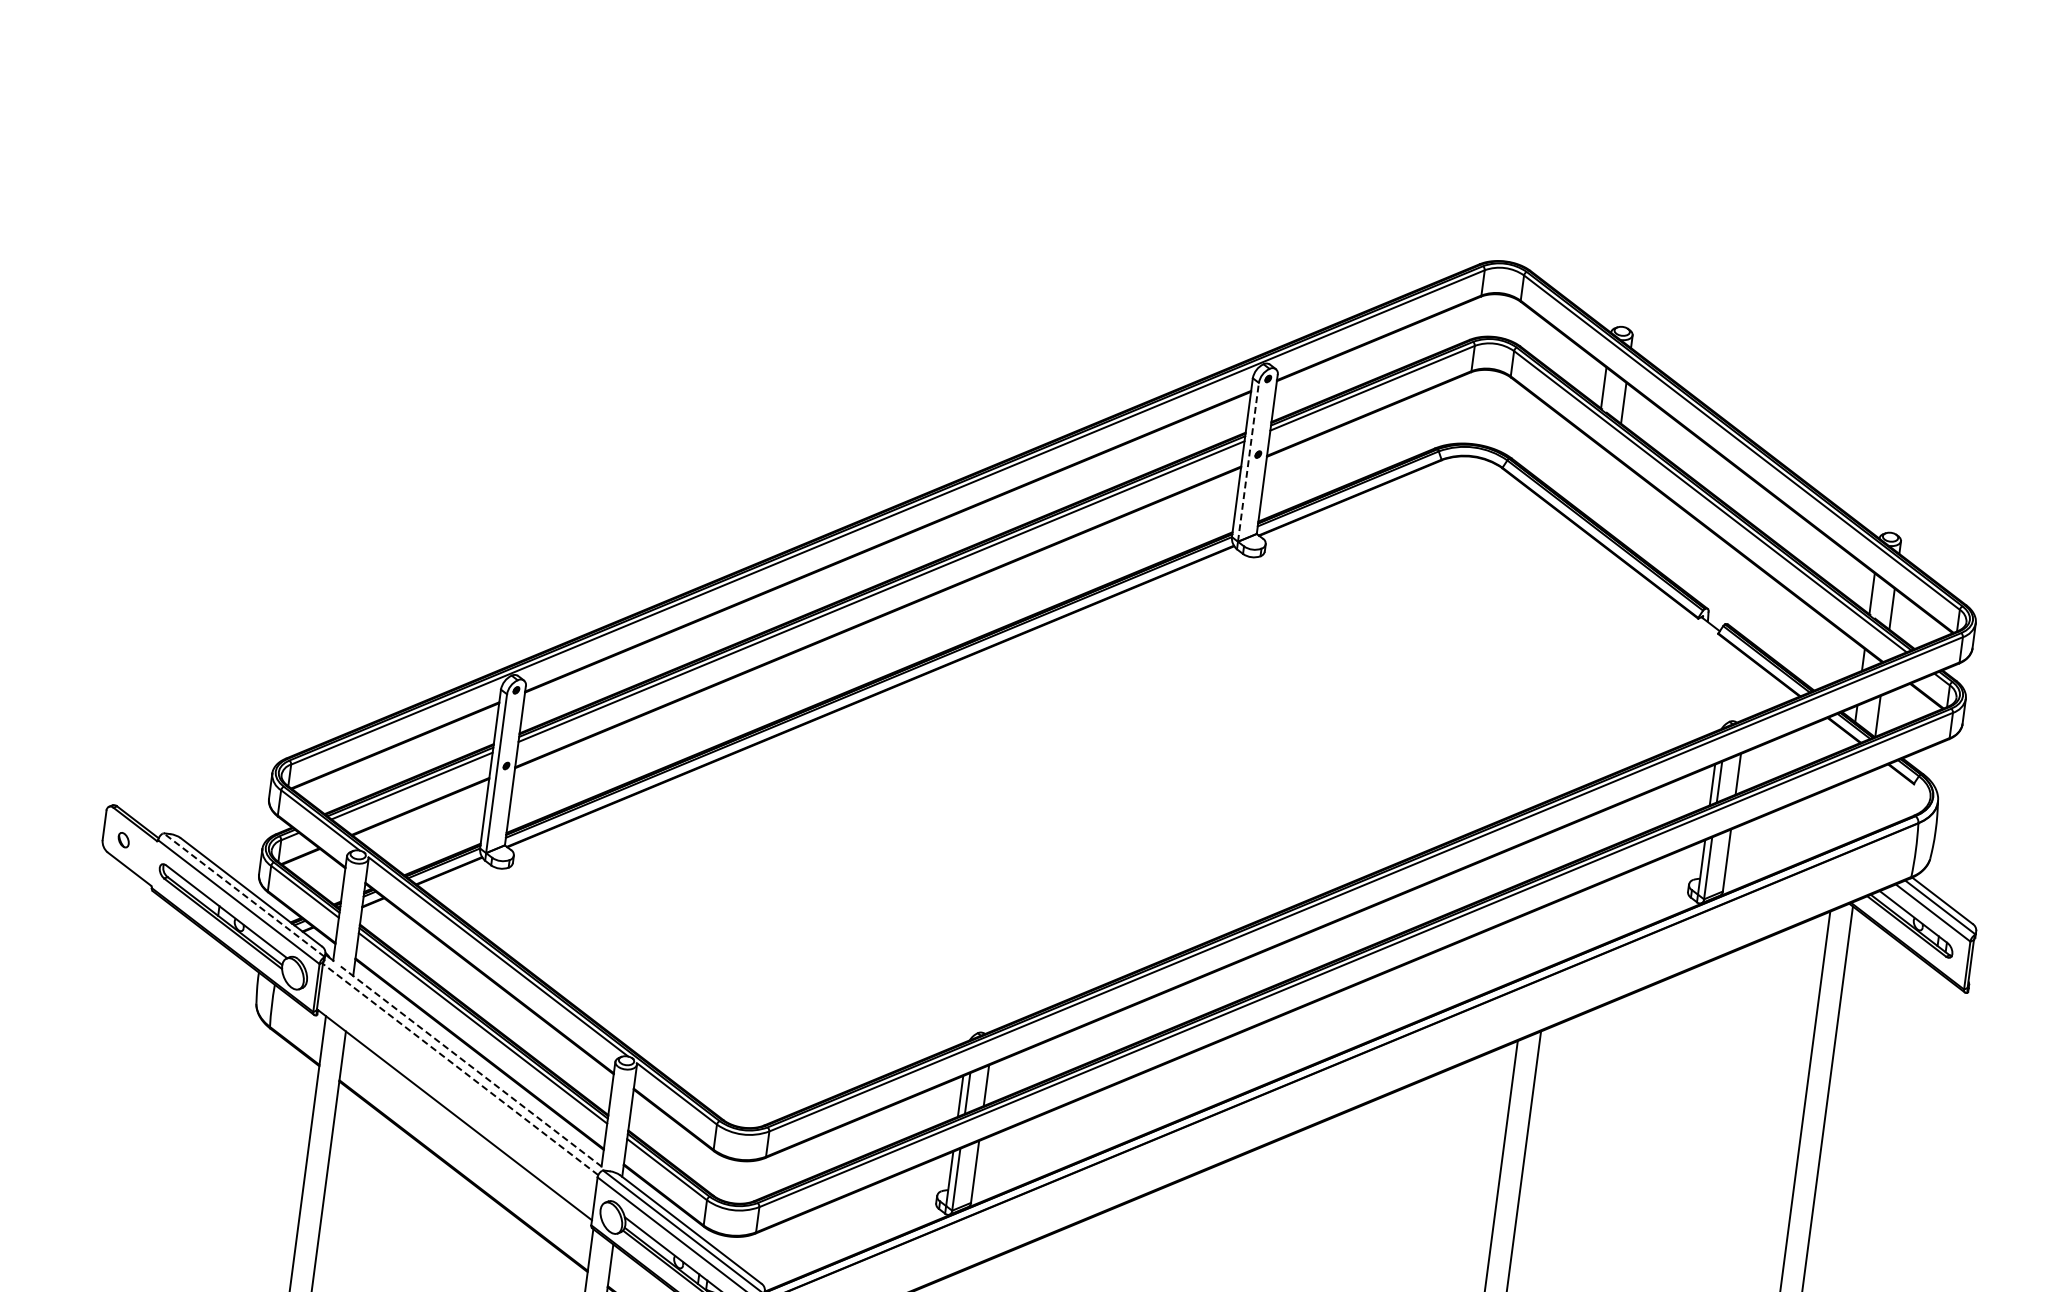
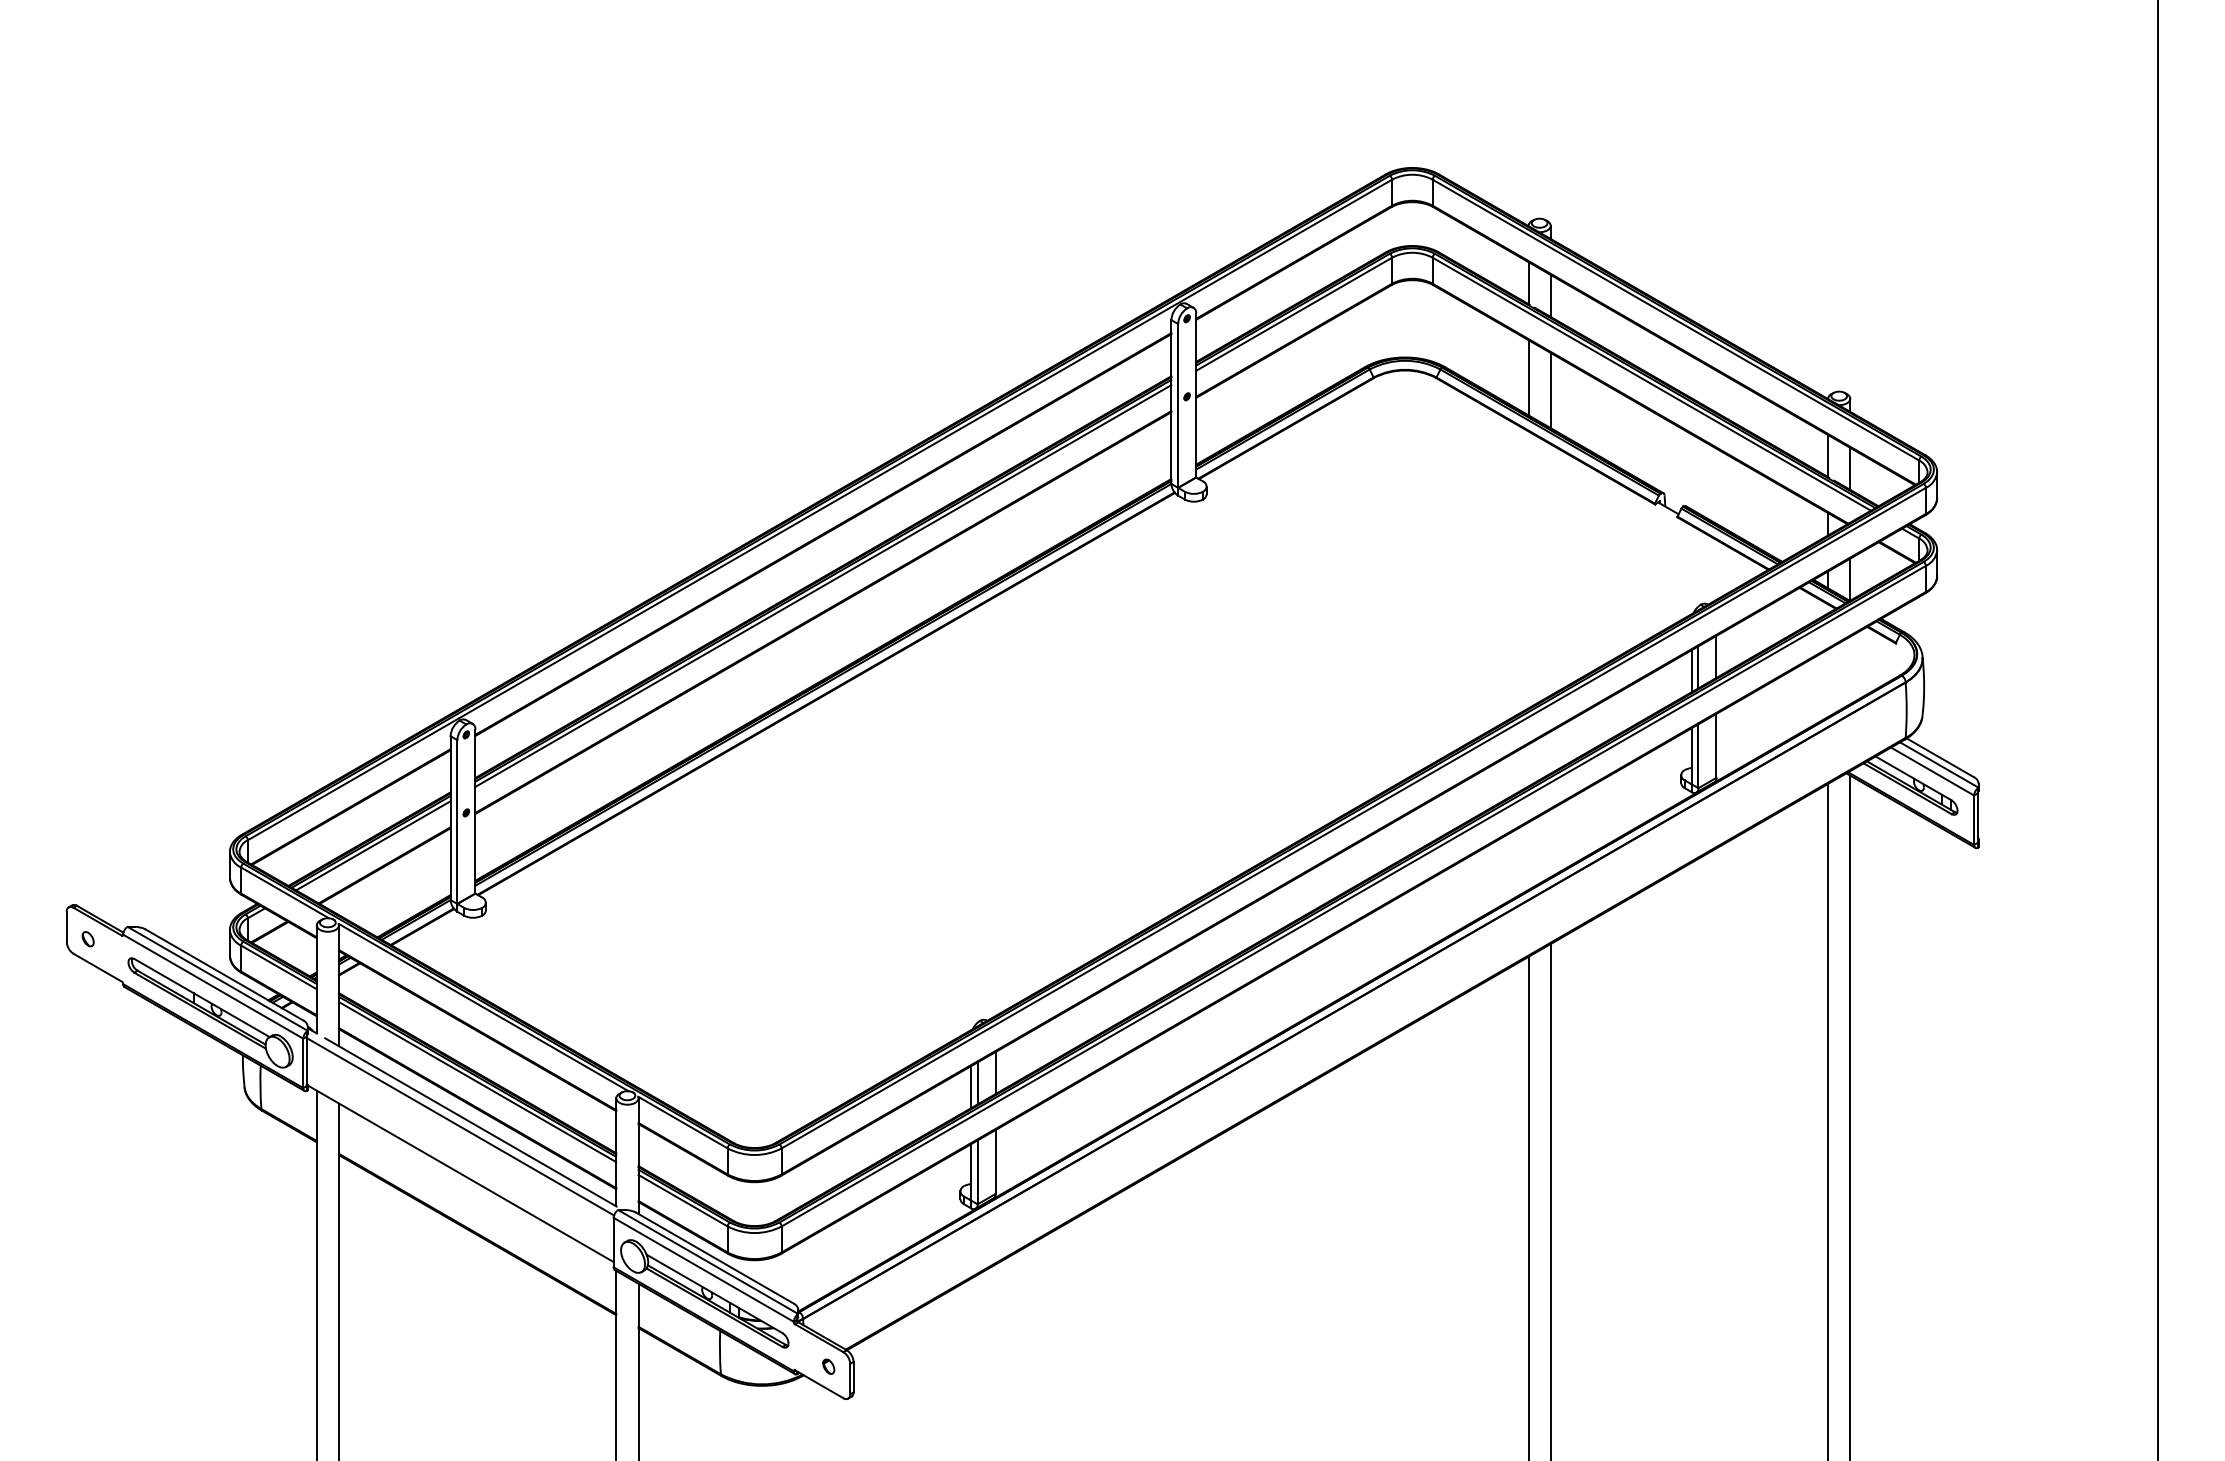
line: (1248, 461) -> (1178, 405), dashed -> solid
line: (1591, 479) -> (1528, 377), added
line: (1611, 494) -> (1550, 390), added
line: (244, 894) -> (217, 978), dashed -> solid
line: (470, 1066) -> (470, 1122), dashed -> solid
line: (459, 1069) -> (459, 1126), dashed -> solid

